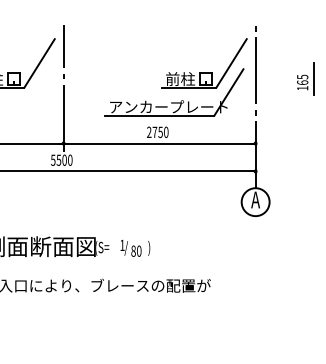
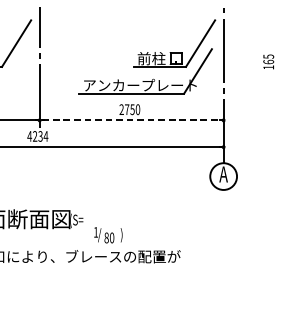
line: (313, 78) -> (279, 58), removed
line: (160, 143) -> (132, 120), solid -> dashed
text: (61, 159) -> (37, 135), 5500 -> 4234
text: (135, 248) -> (108, 235), moved

